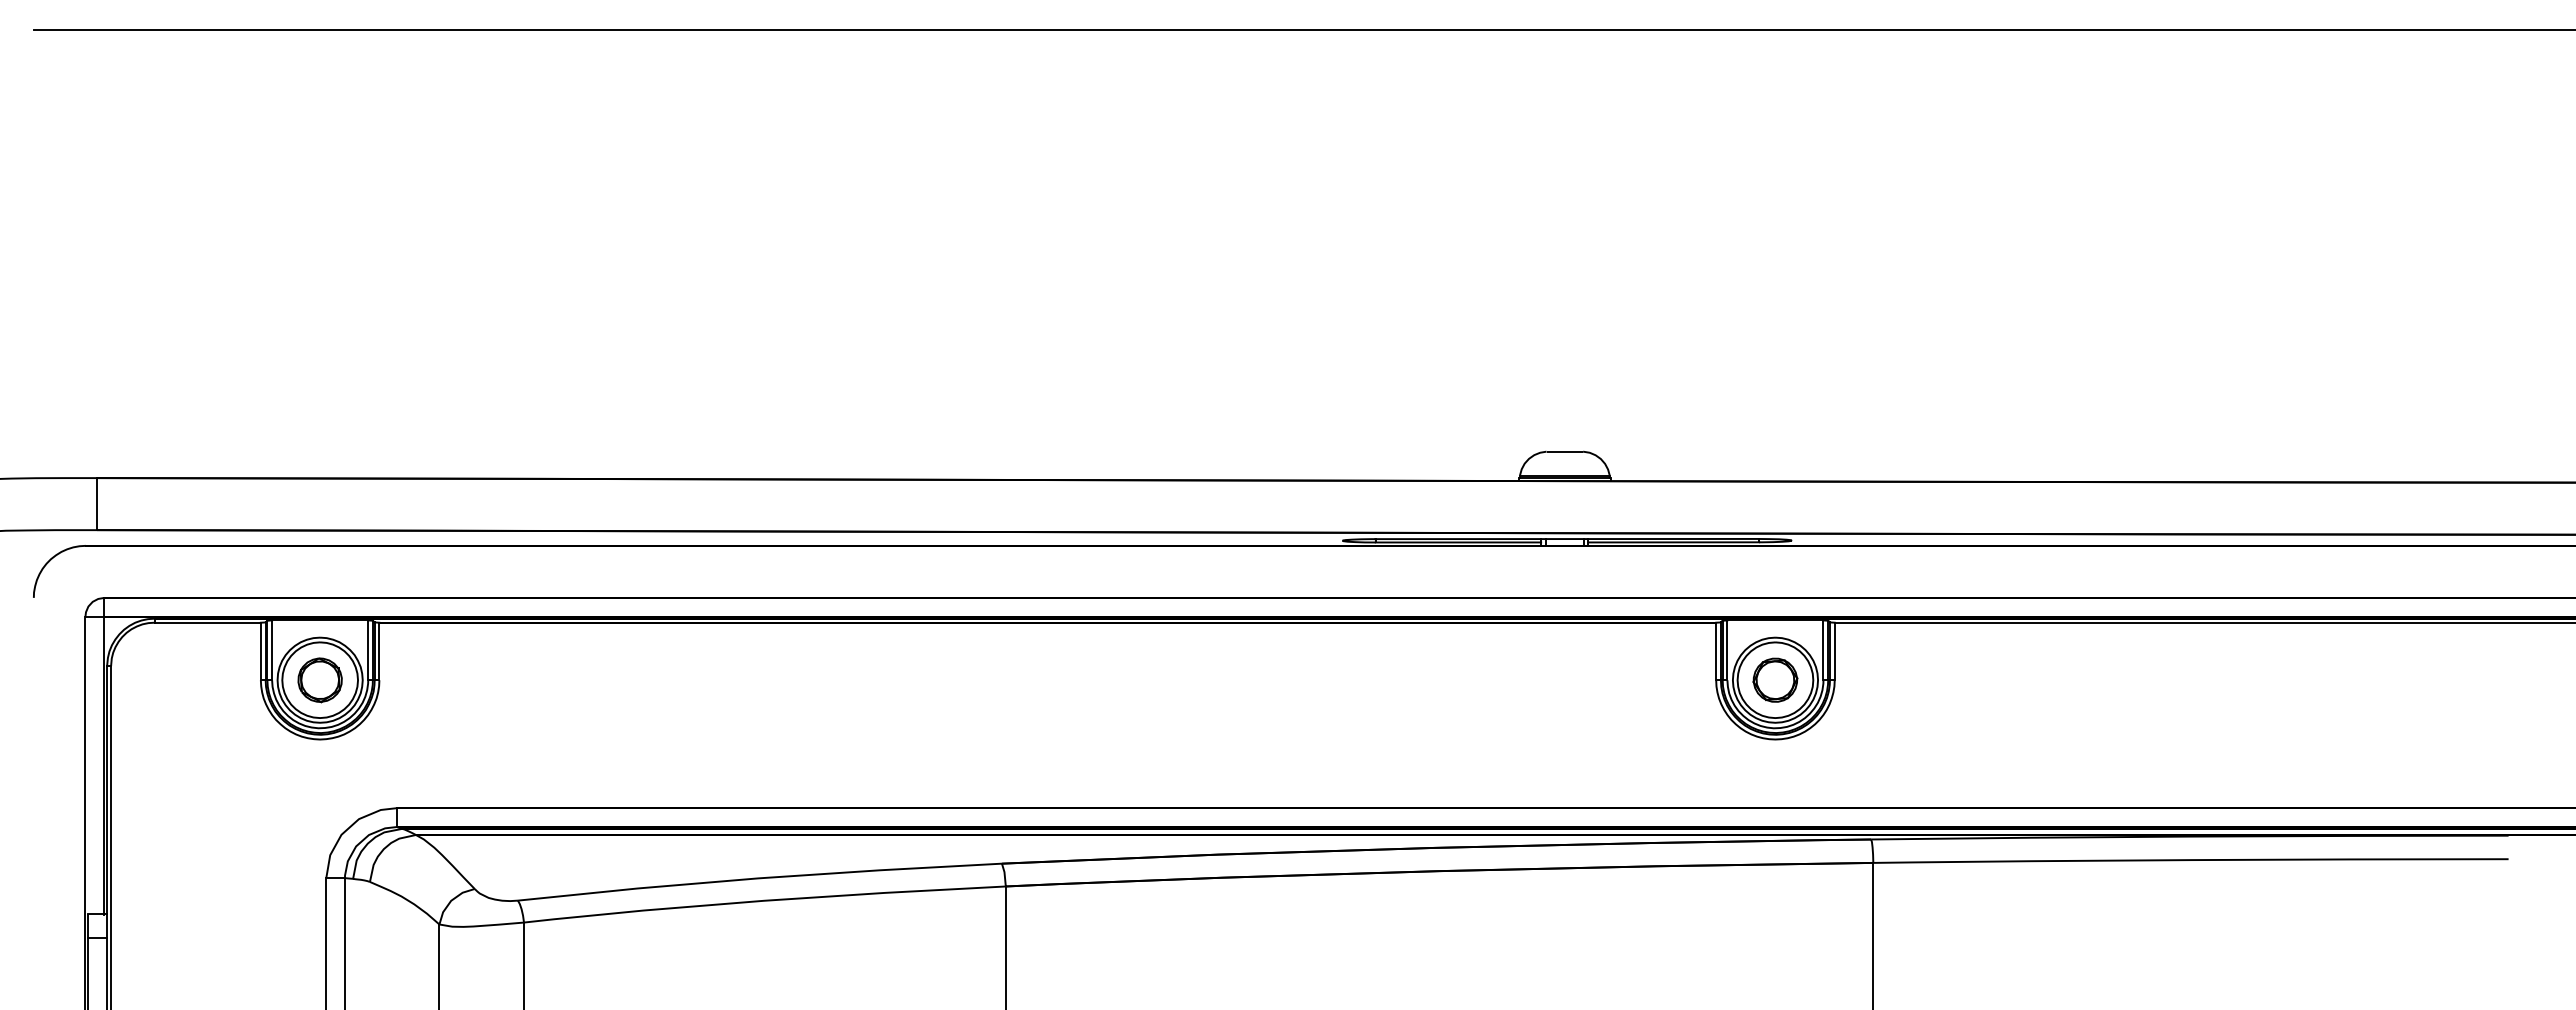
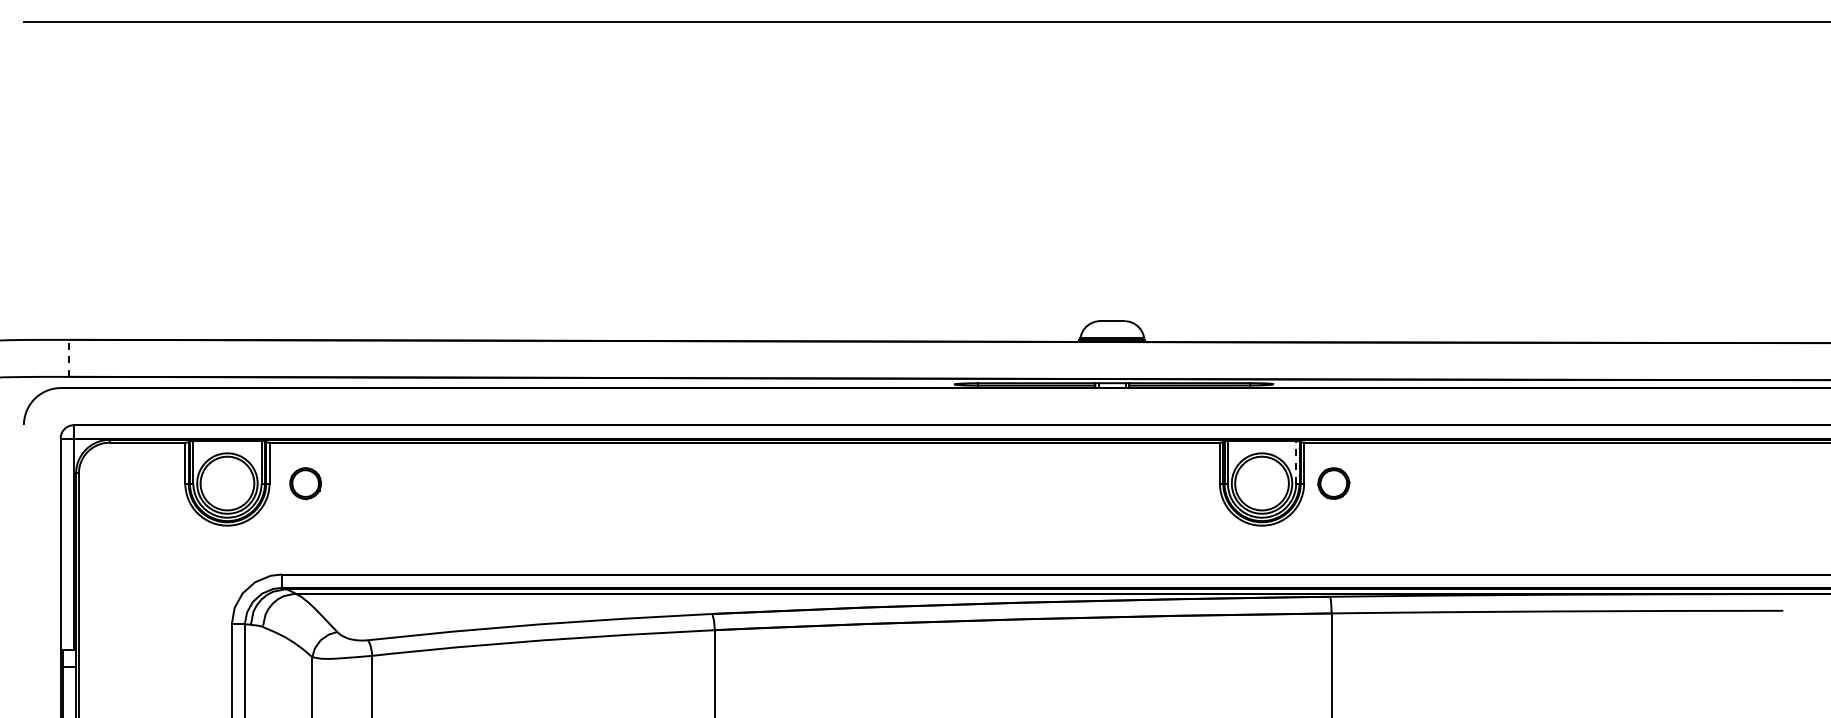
line: (97, 503) -> (69, 357), solid -> dashed
line: (1823, 650) -> (1296, 462), solid -> dashed
part: (1775, 679) -> (1333, 483), moved
part: (319, 680) -> (305, 483), moved

